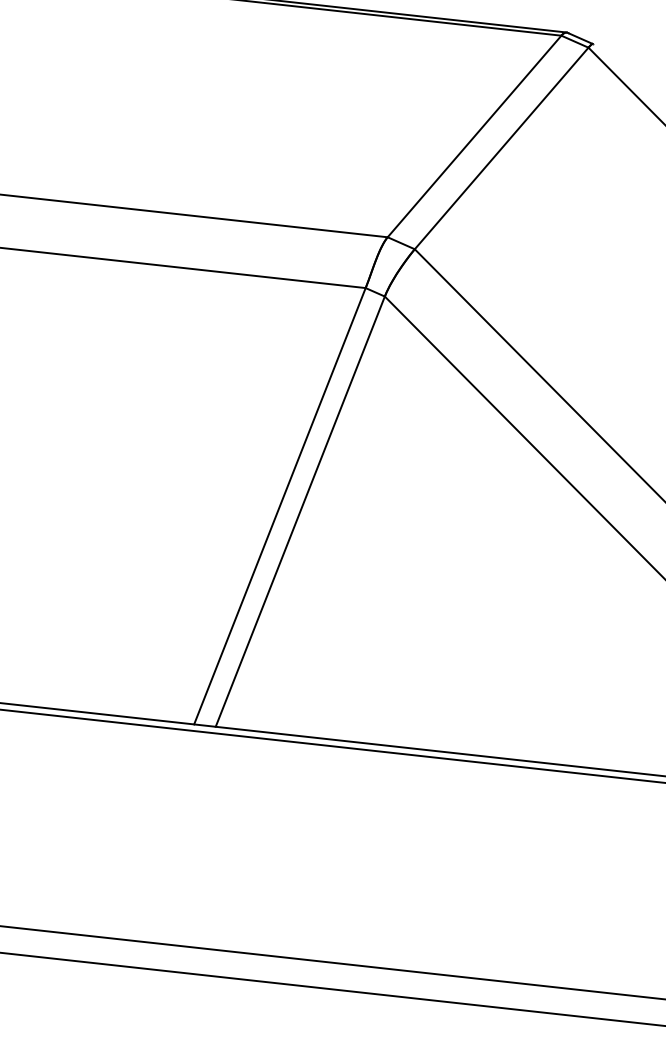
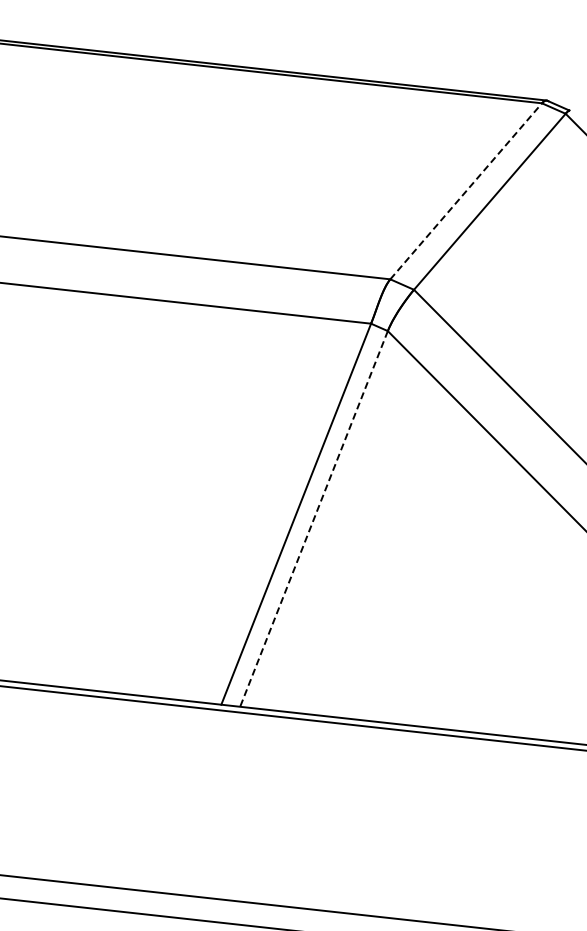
line: (474, 135) -> (466, 190), solid -> dashed
line: (300, 511) -> (314, 518), solid -> dashed

